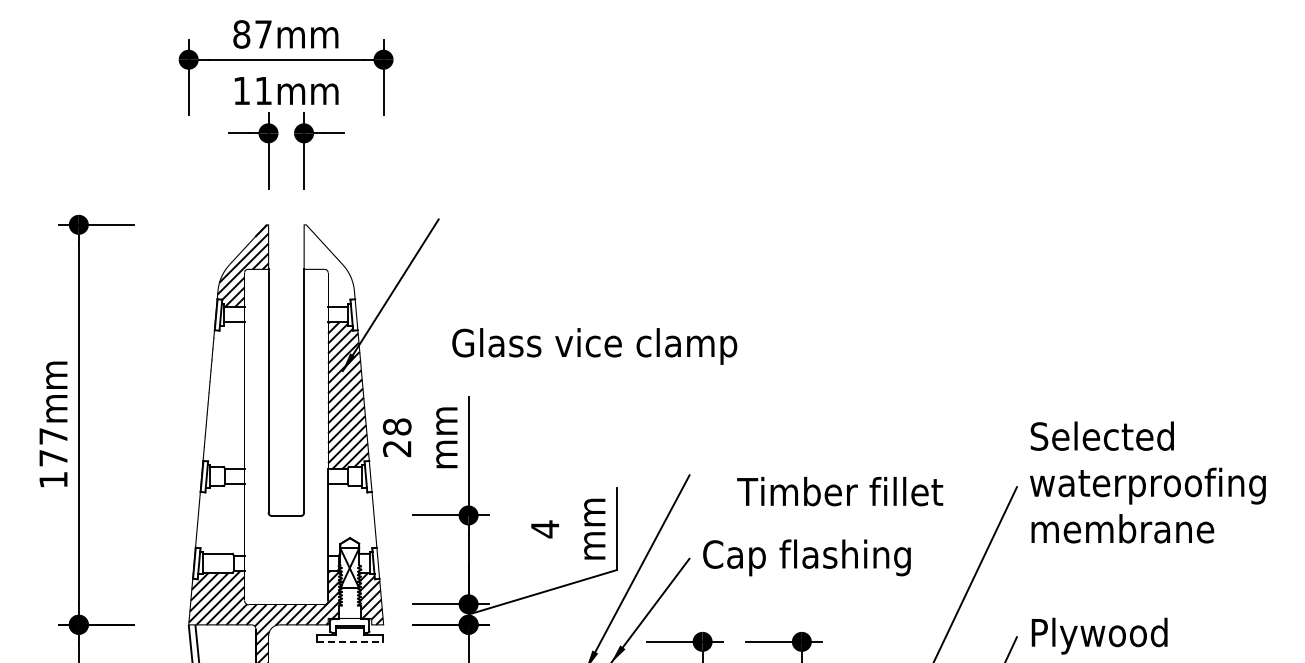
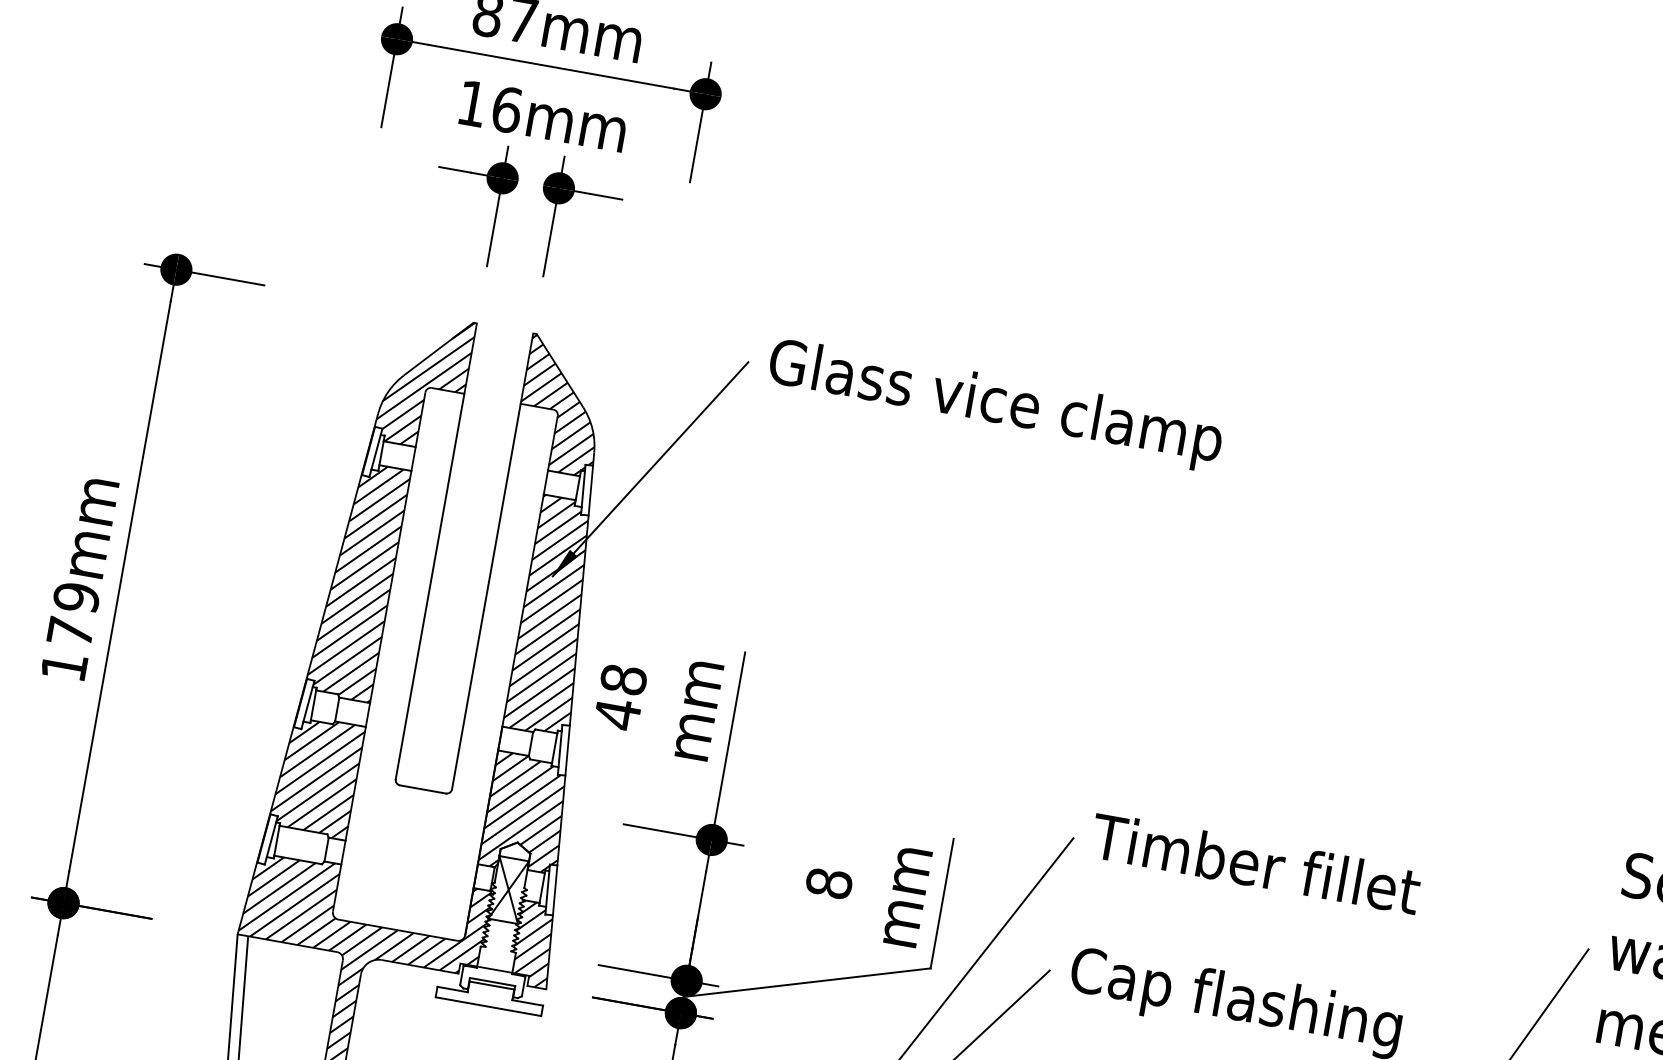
text: (263, 90) -> (506, 109), 11mm -> 16mm
hatch: (329, 266) -> (561, 406), added
text: (594, 346) -> (994, 405), moved
hatch: (223, 395) -> (357, 580), added
text: (53, 436) -> (76, 597), 177mm -> 179mm
text: (397, 448) -> (618, 713), 28 -> 48
text: (840, 491) -> (1256, 863), moved
hatch: (219, 519) -> (316, 776), added
hatch: (352, 519) -> (526, 813), added
text: (544, 529) -> (828, 883), 4 -> 8
line: (350, 641) -> (489, 1006), dashed -> solid

